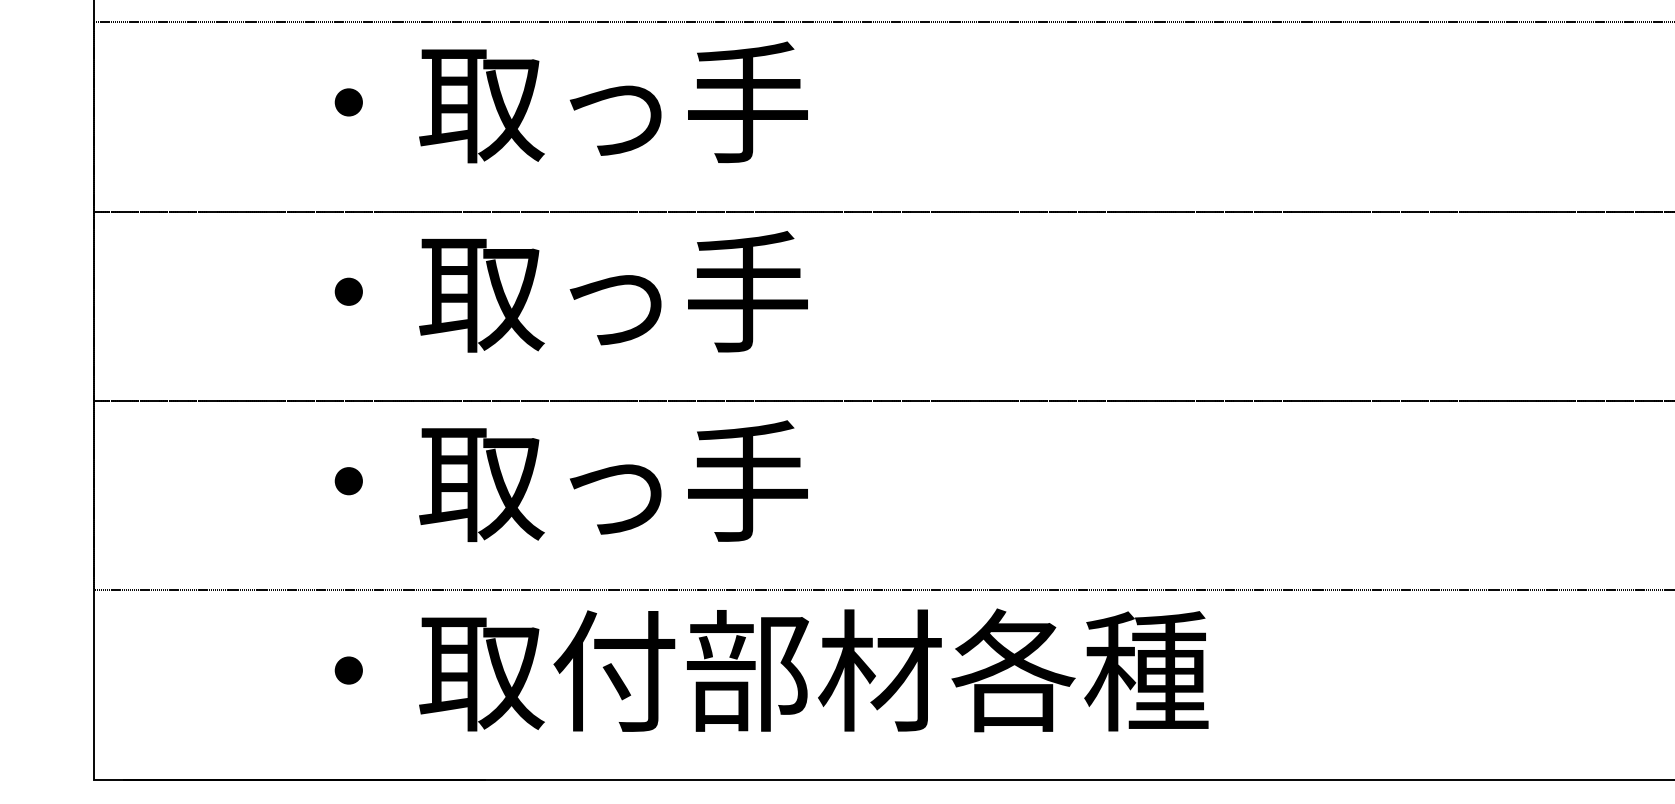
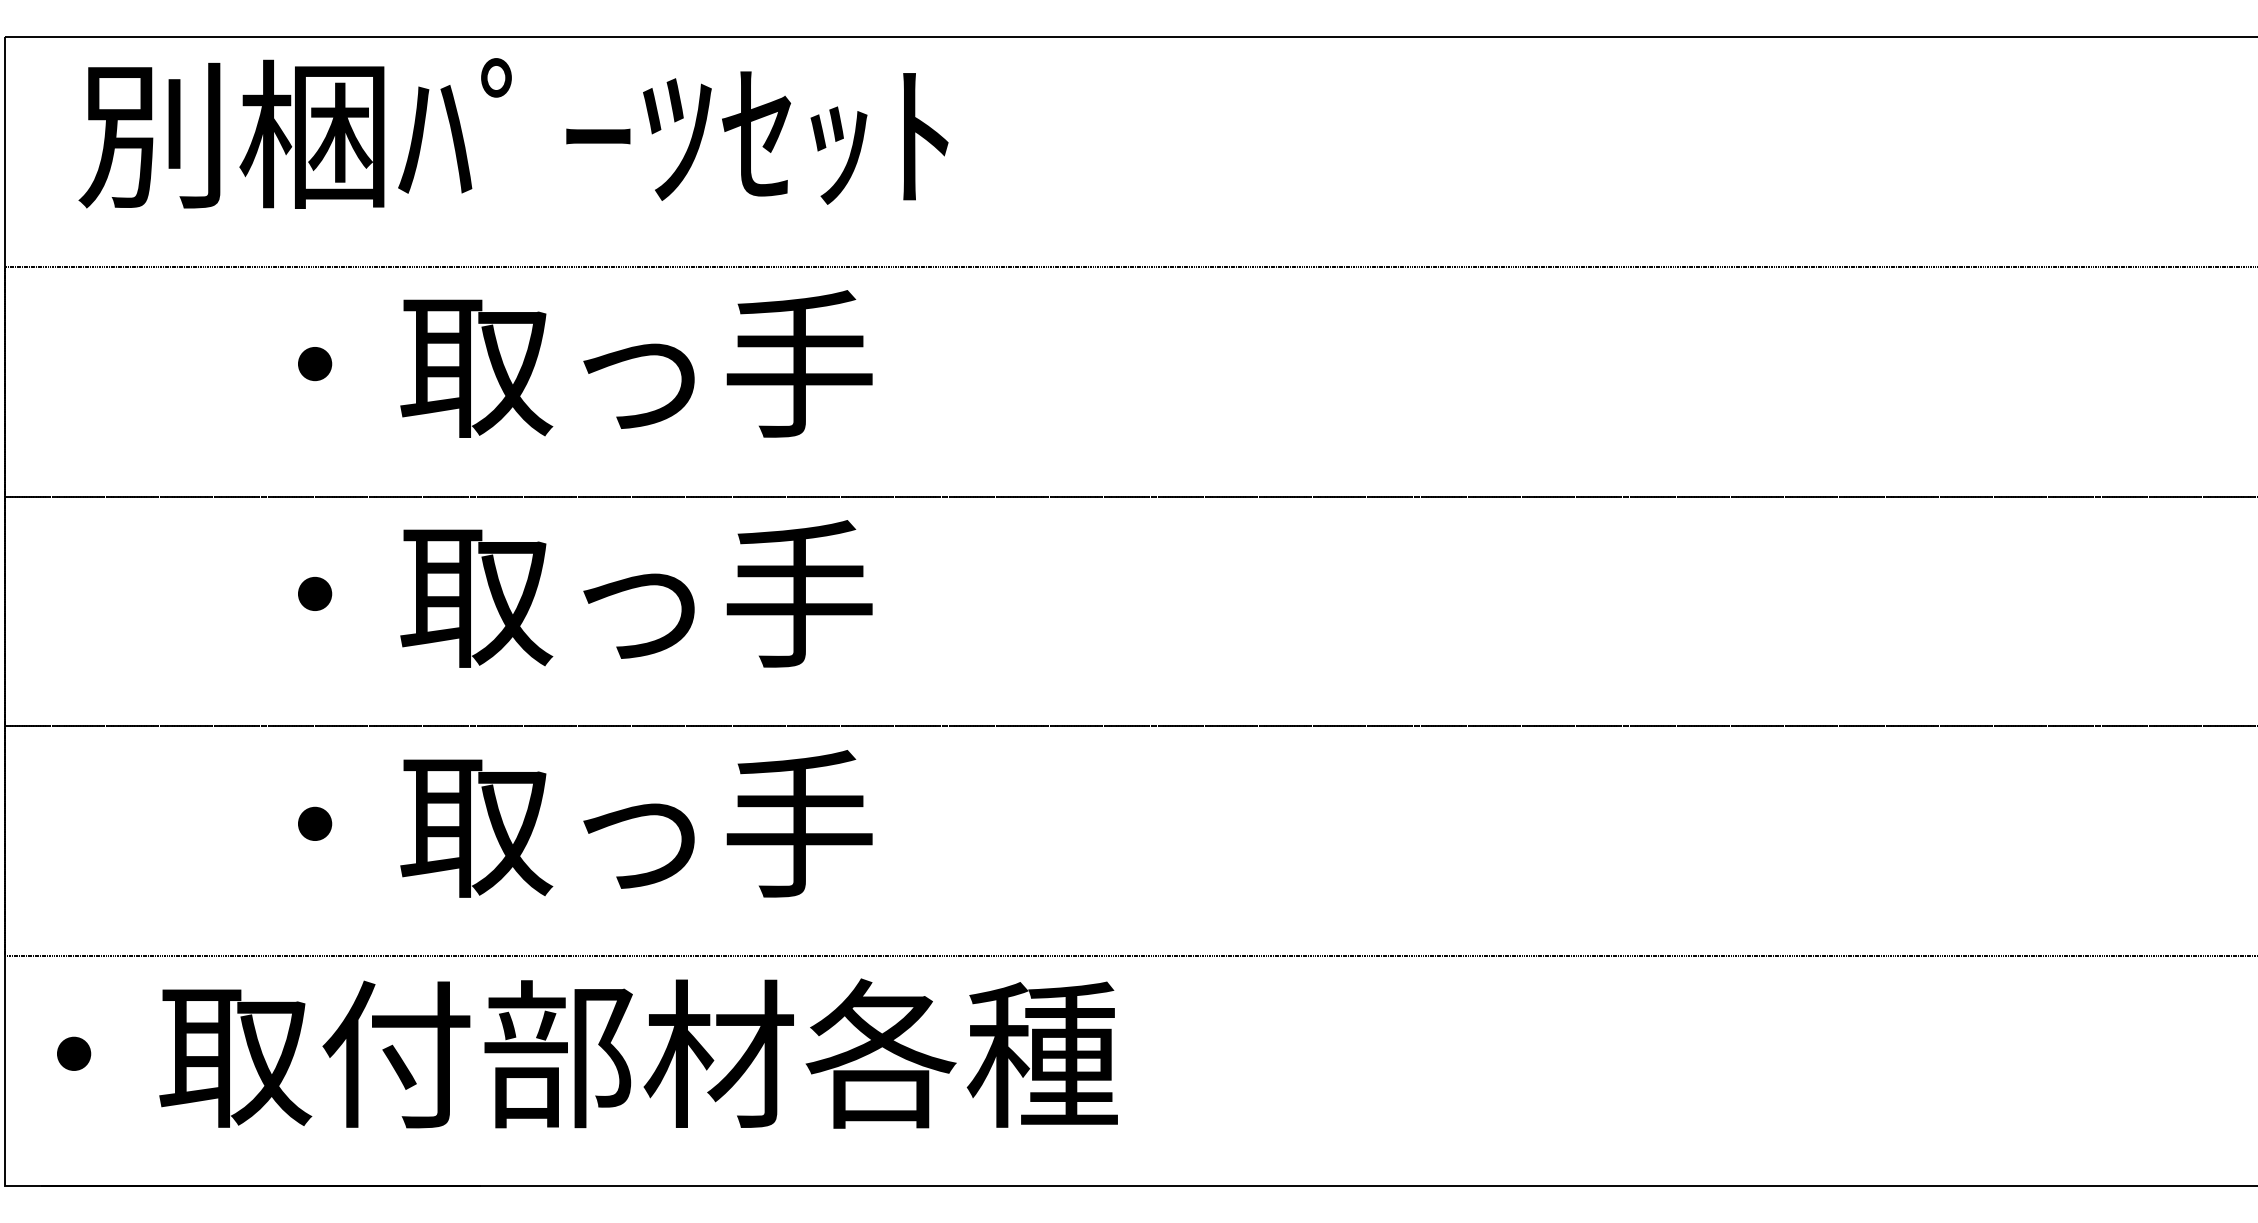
text: (771, 670) -> (587, 1053), moved

